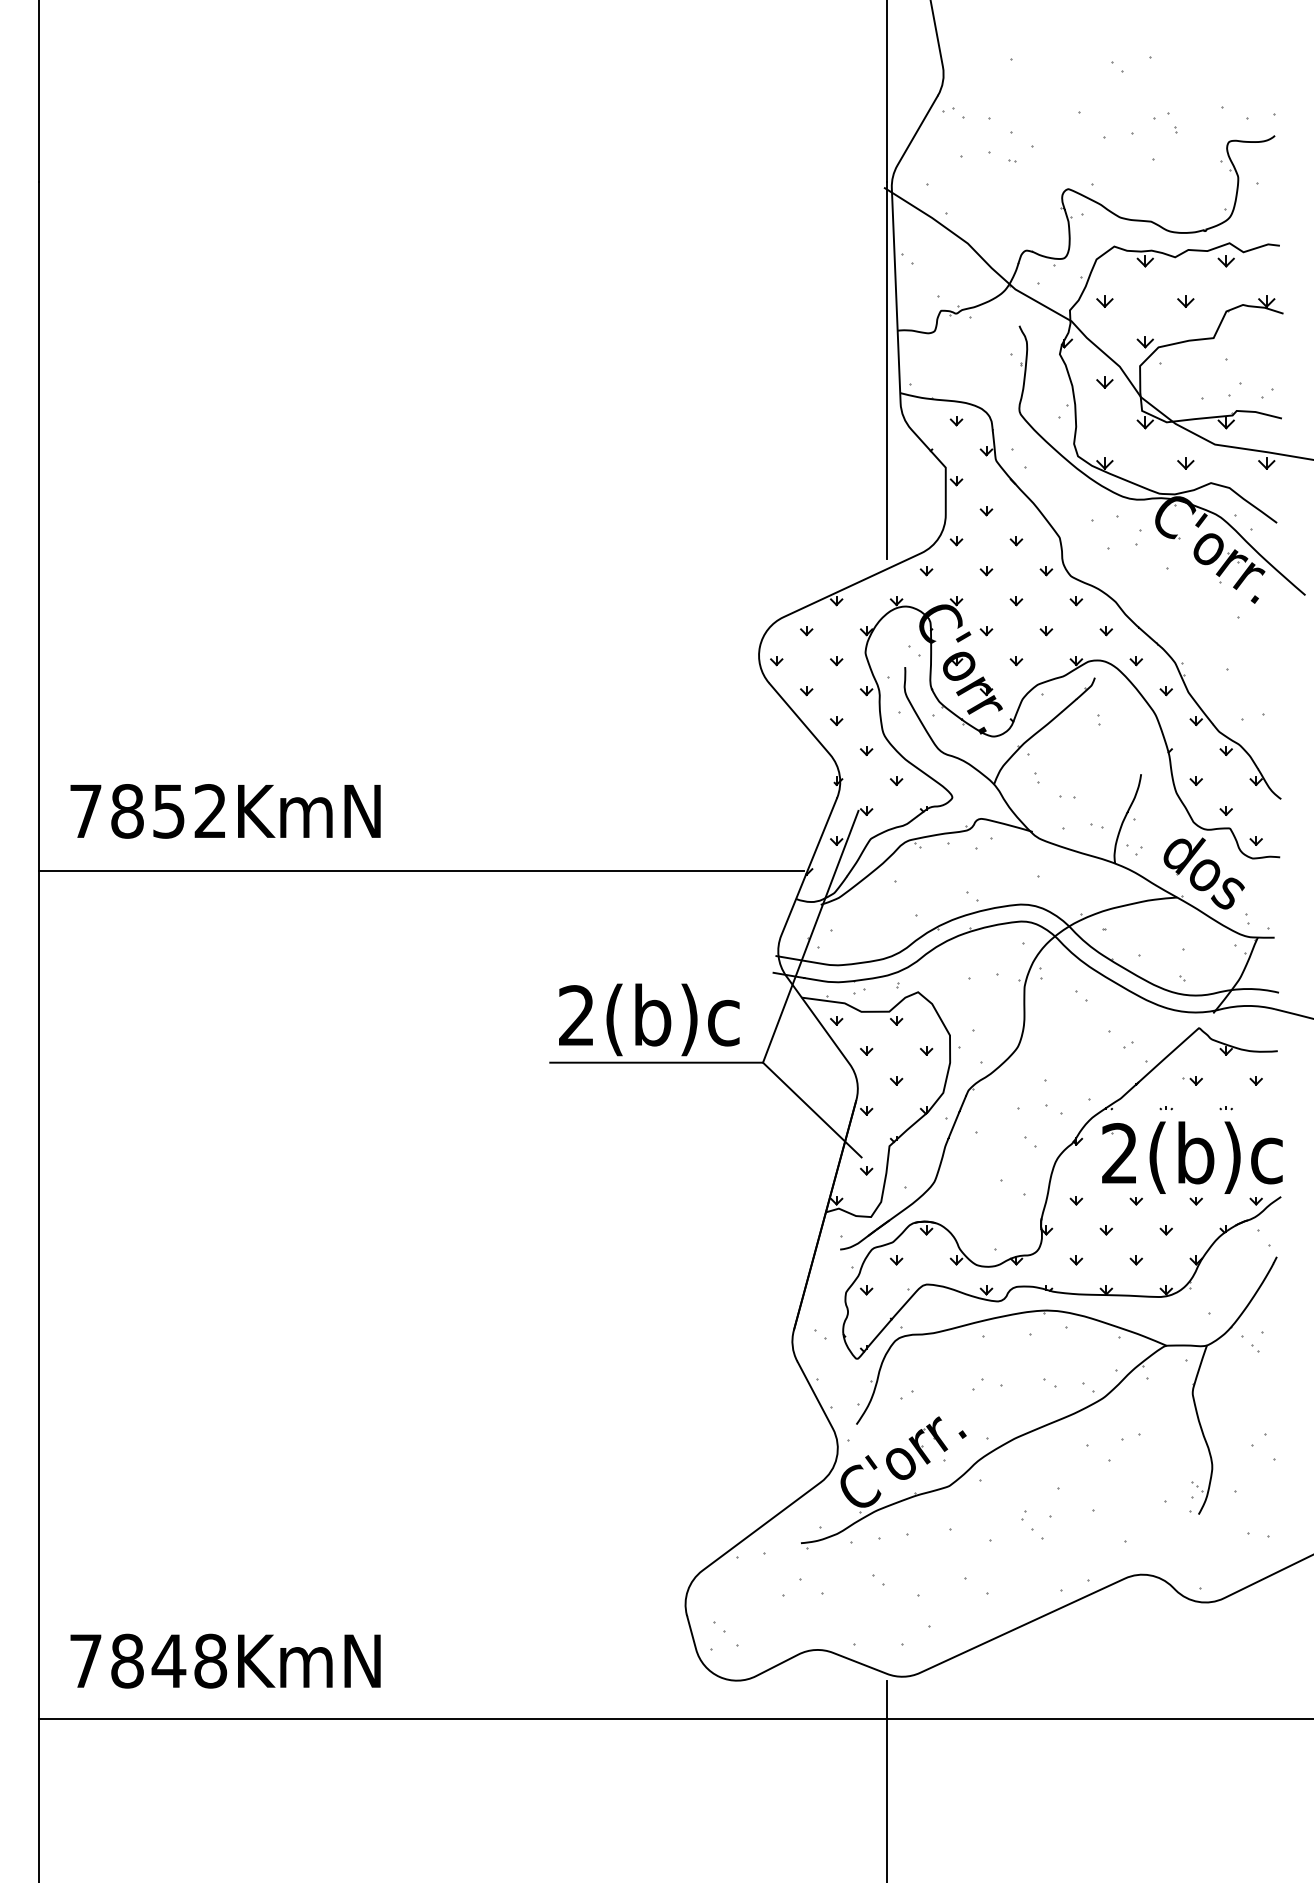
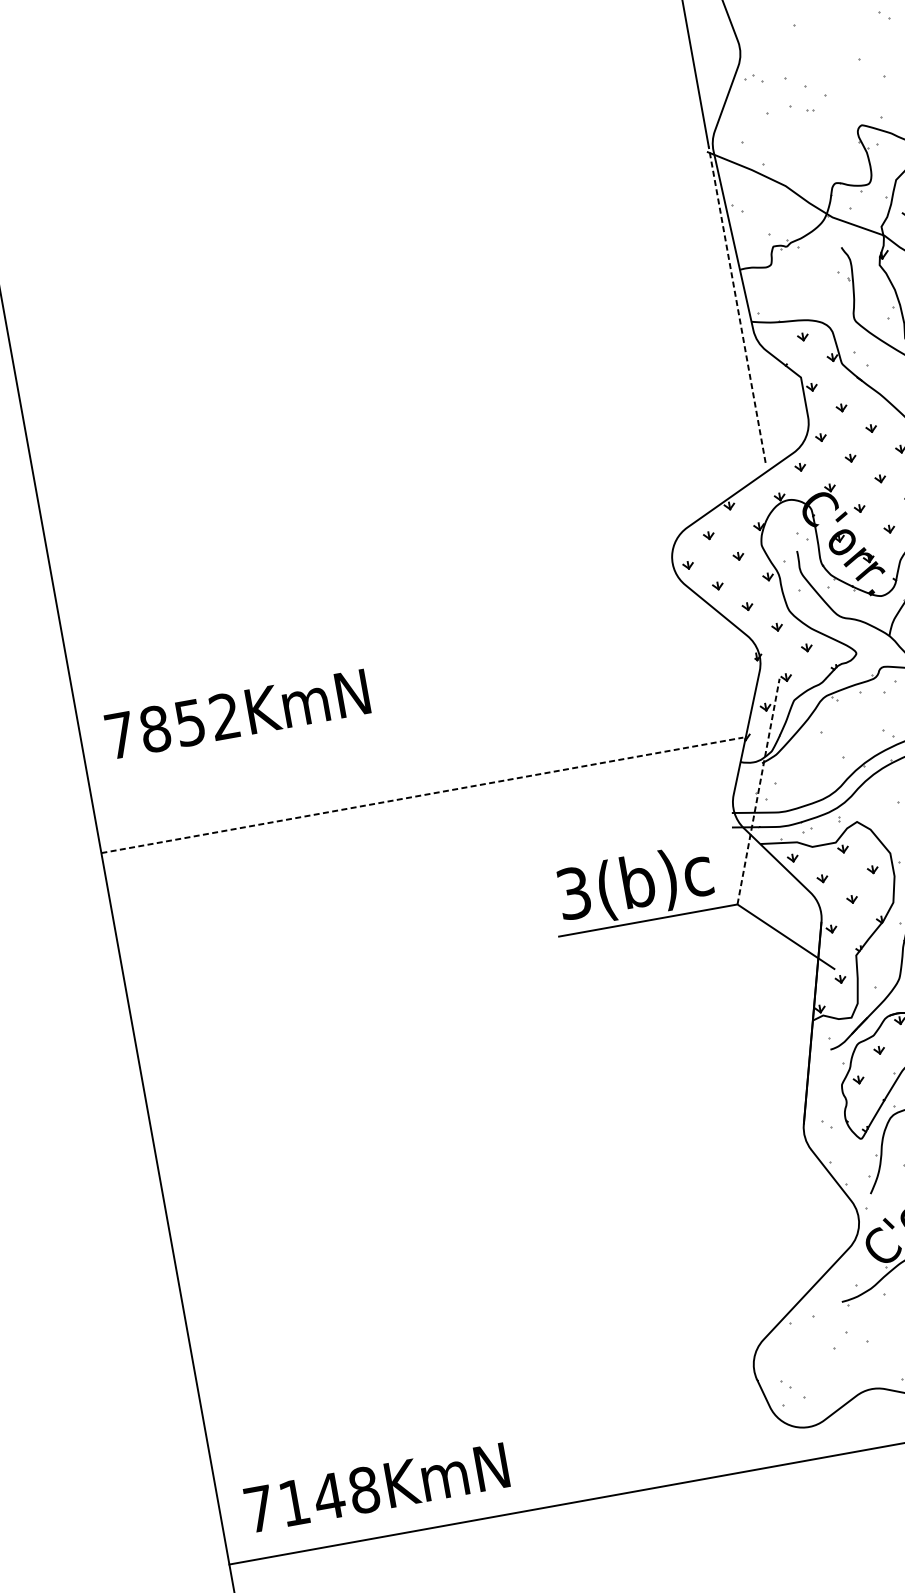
line: (887, 370) -> (737, 304), solid -> dashed
text: (225, 811) -> (237, 714), moved
line: (422, 871) -> (422, 795), solid -> dashed
line: (810, 936) -> (758, 791), solid -> dashed
text: (576, 1015) -> (573, 893), 2(b)c -> 3(b)c
text: (127, 1660) -> (294, 1502), 7848KmN -> 7148KmN

